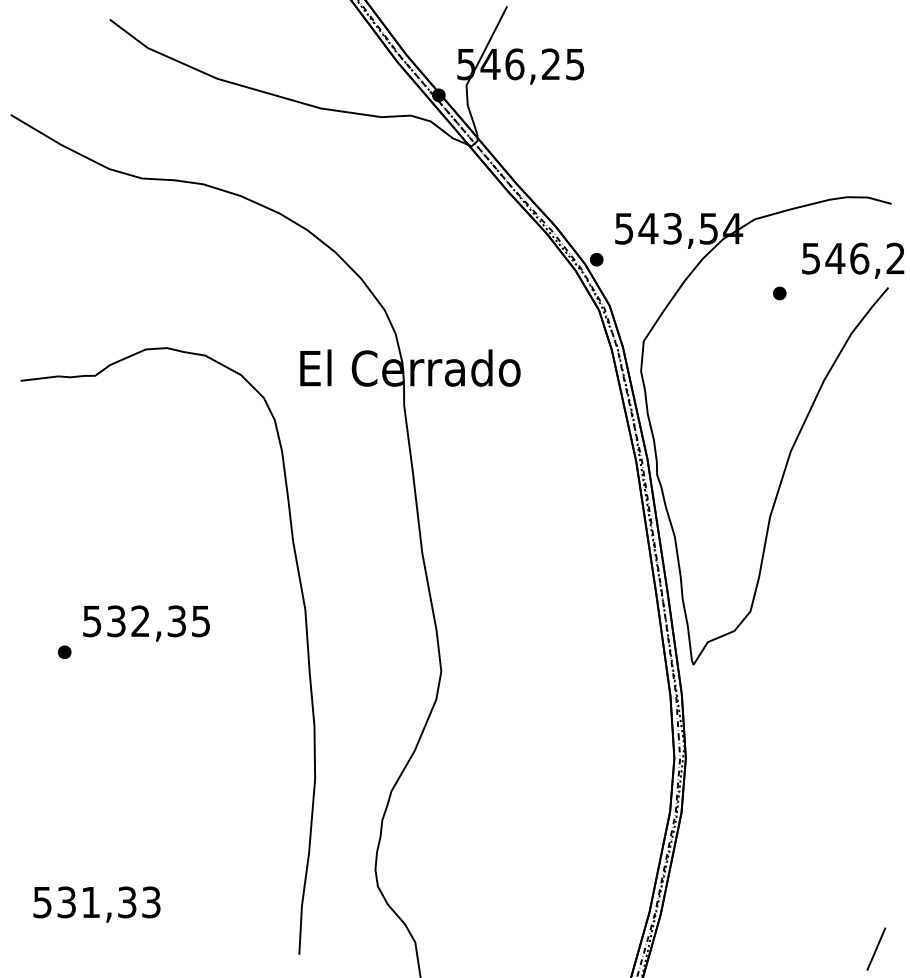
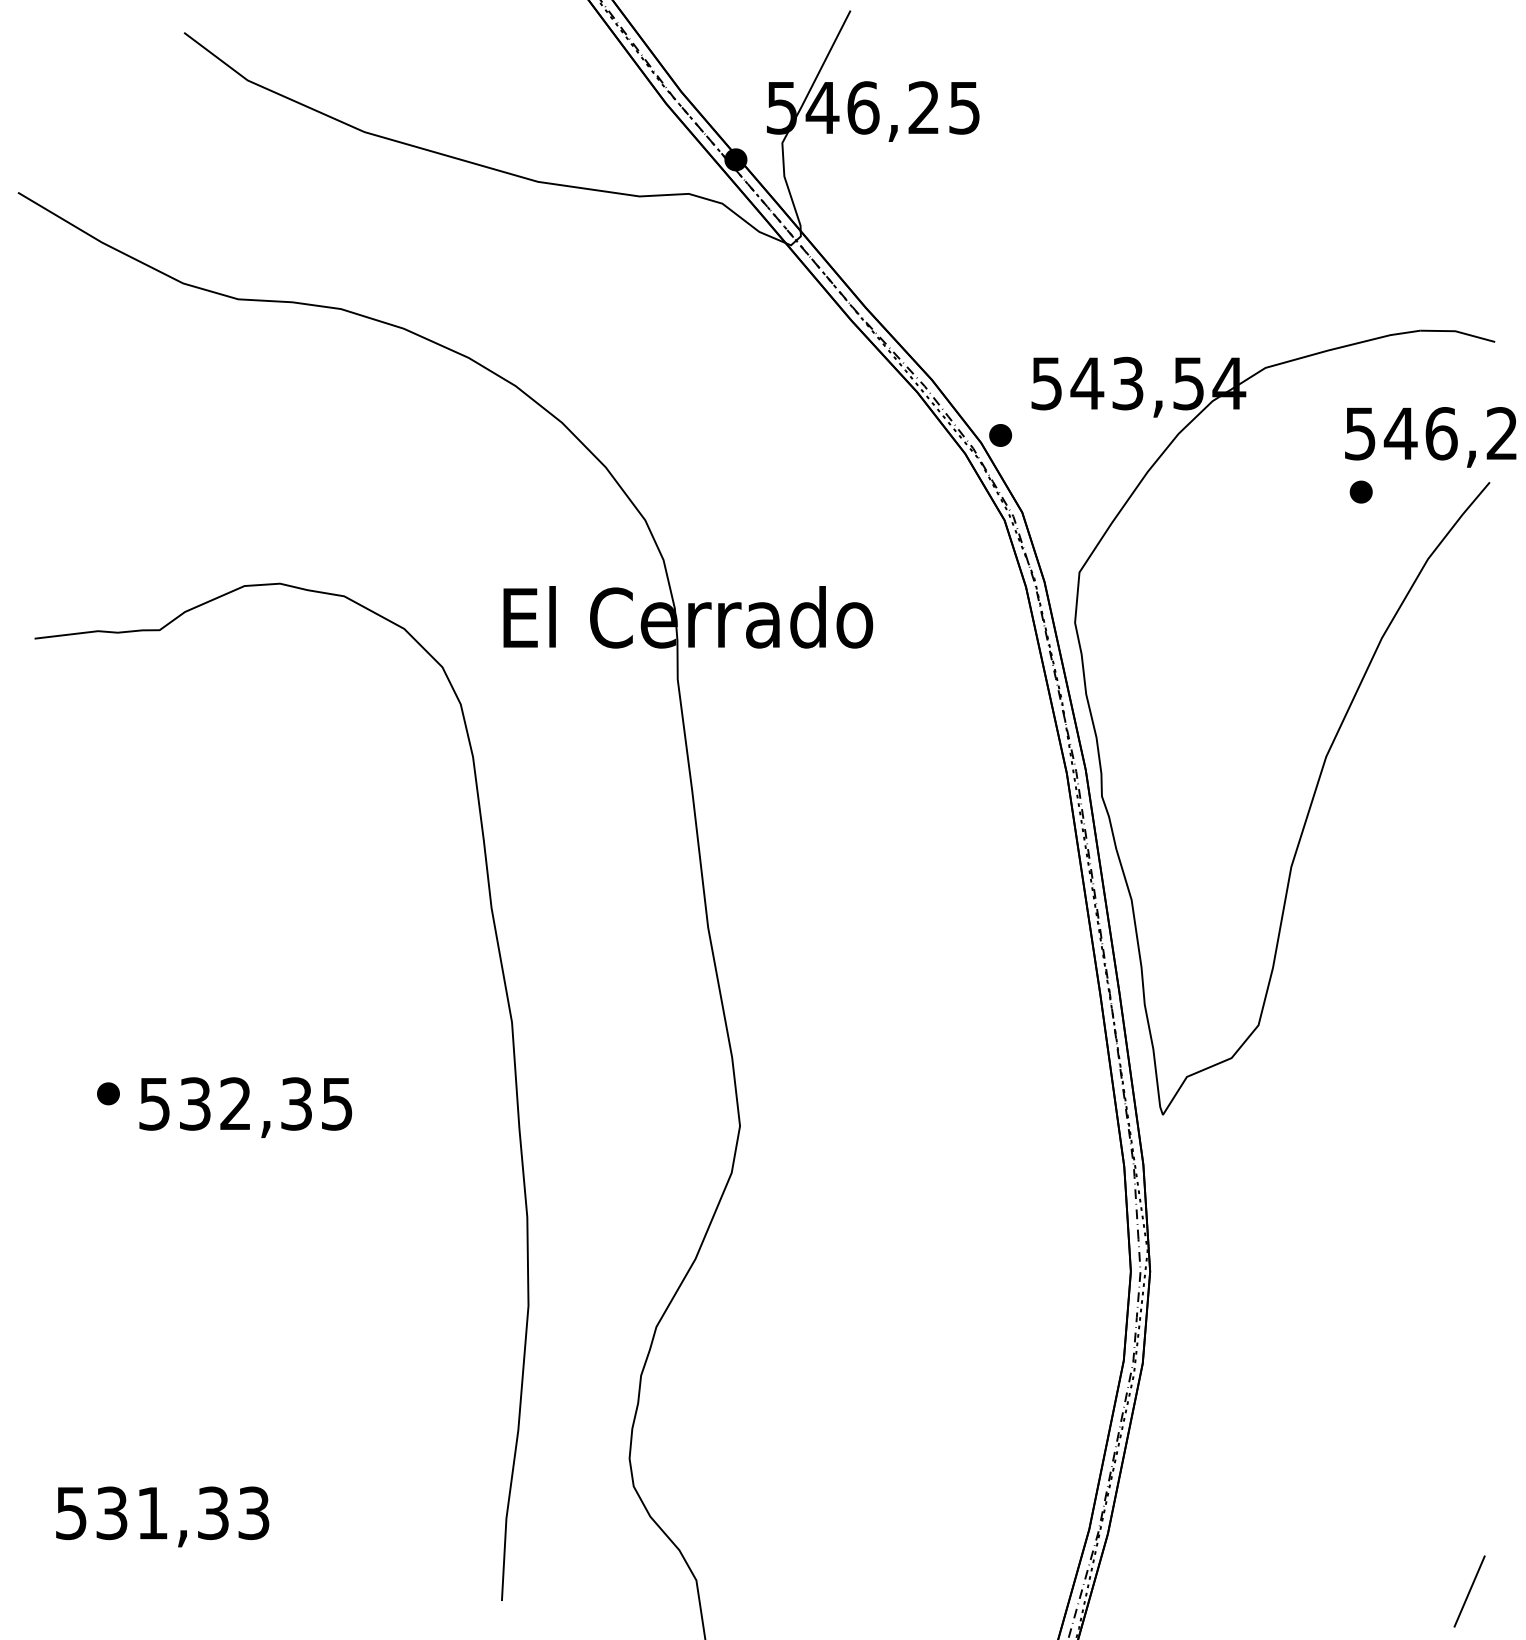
part: (779, 293) -> (1360, 492), moved
text: (146, 623) -> (245, 1107), moved

